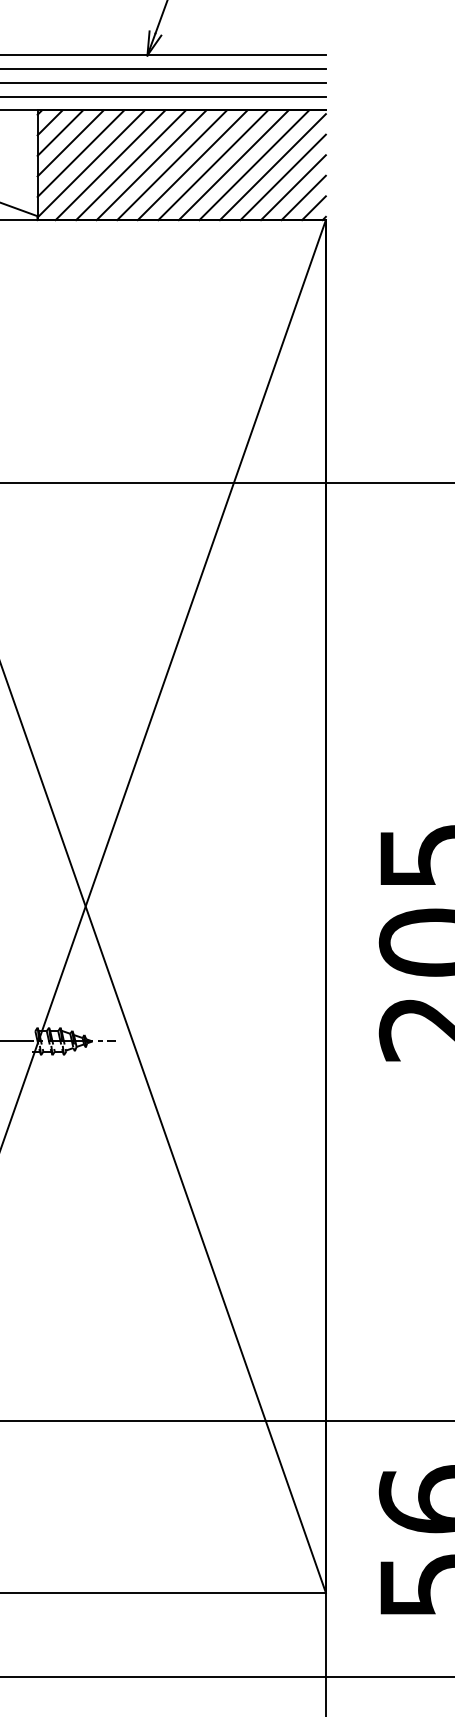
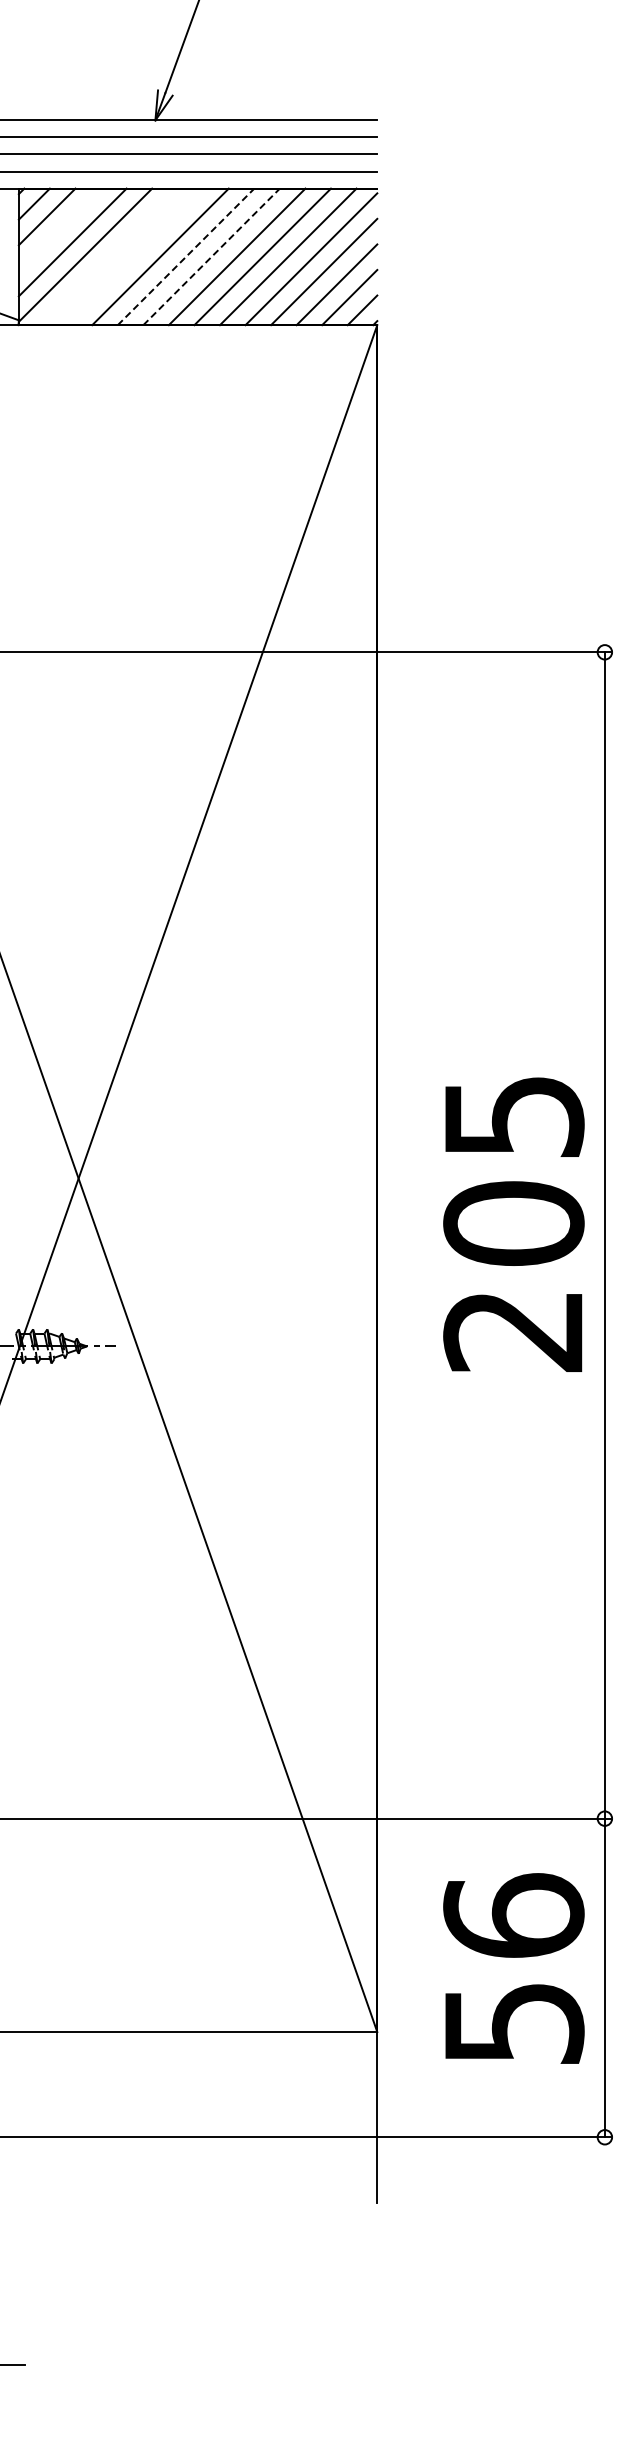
line: (70, 143) -> (59, 229), removed
line: (110, 164) -> (109, 256), removed
line: (130, 164) -> (134, 256), removed
line: (172, 164) -> (186, 256), solid -> dashed
line: (192, 164) -> (211, 256), solid -> dashed

